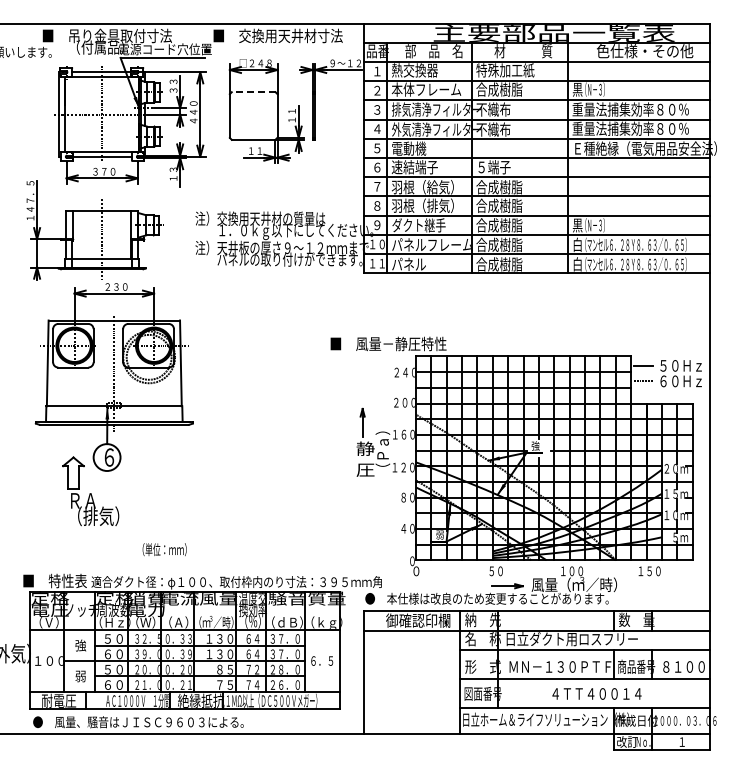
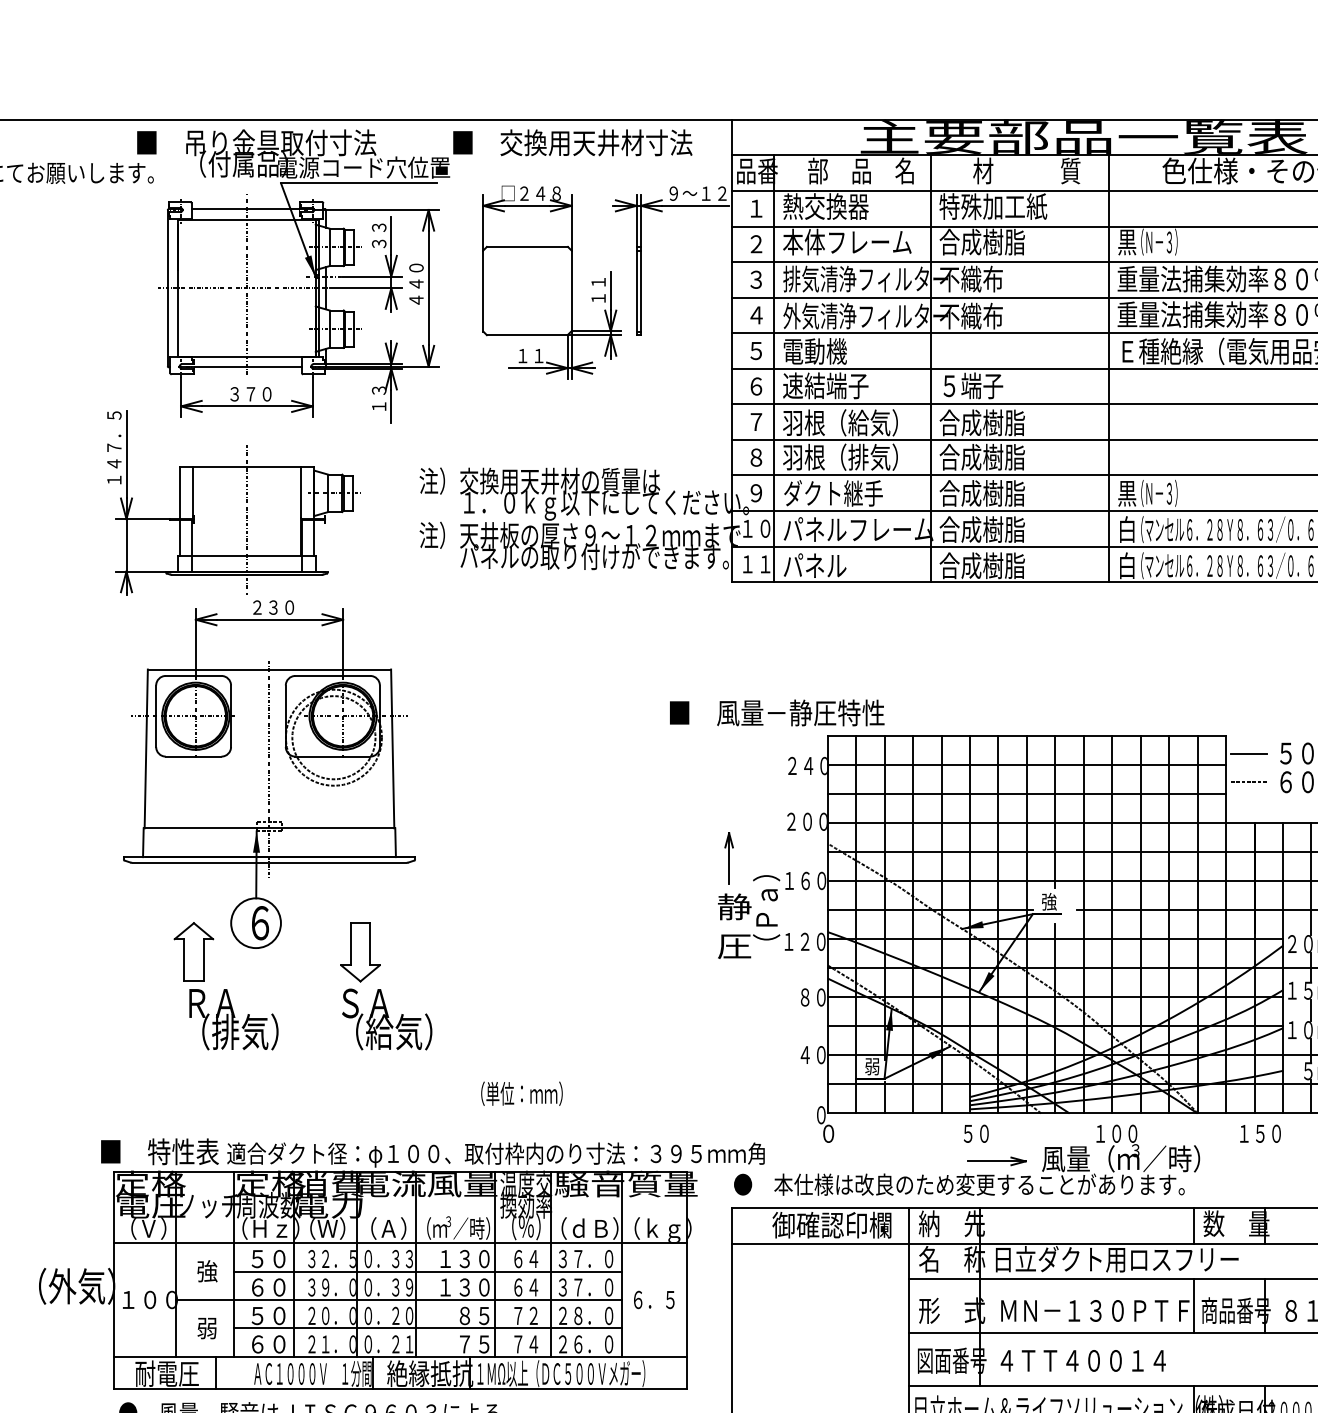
line: (253, 92) -> (527, 247), dashed -> solid
part: (177, 491) -> (386, 986), added
text: (164, 549) -> (521, 1093), moved
text: (596, 693) -> (1082, 1359), moved

